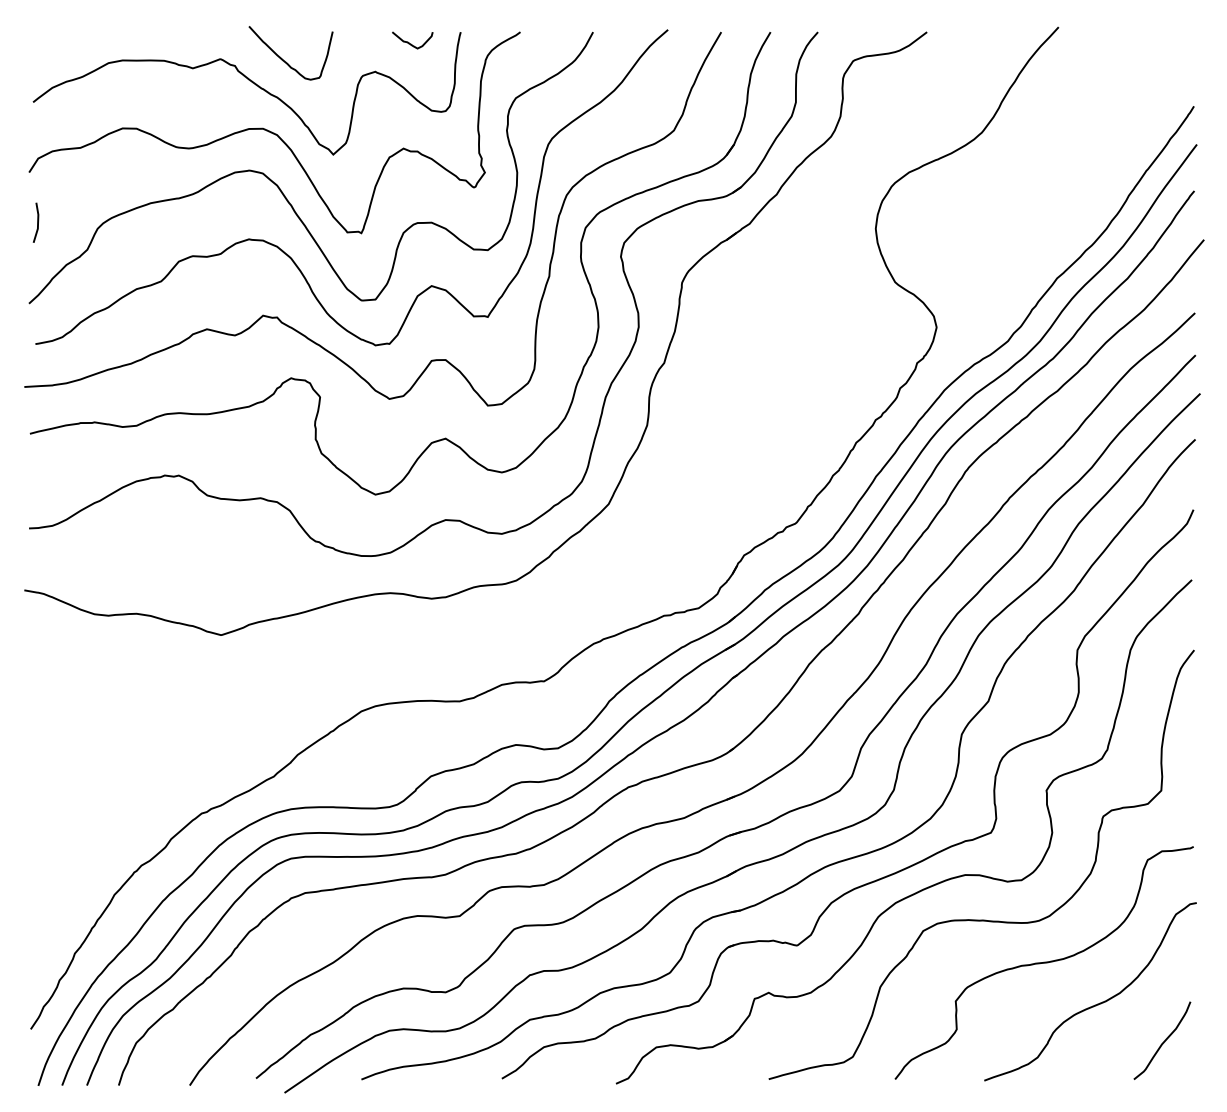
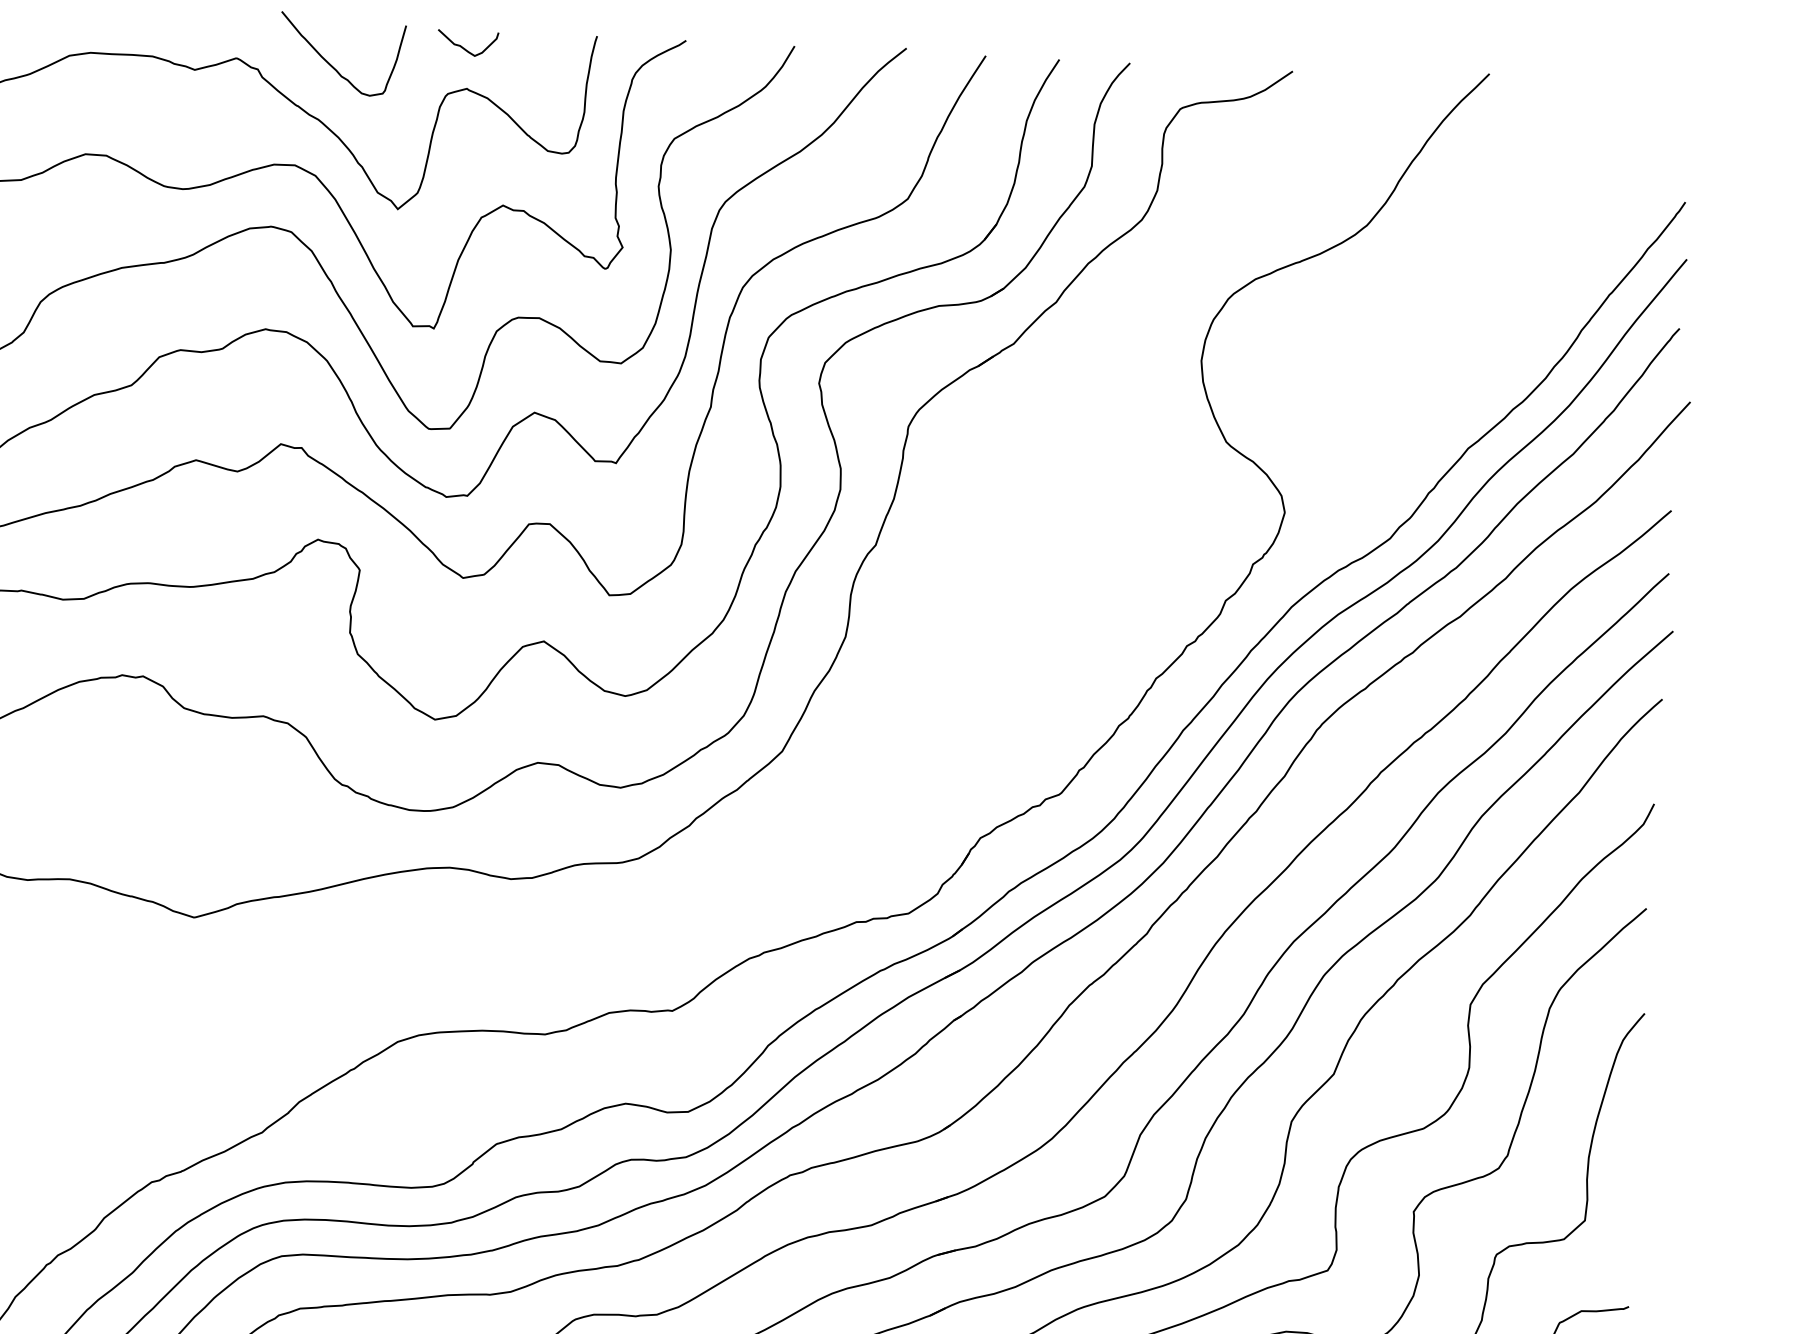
curve: (411, 43) -> (466, 47), moved

